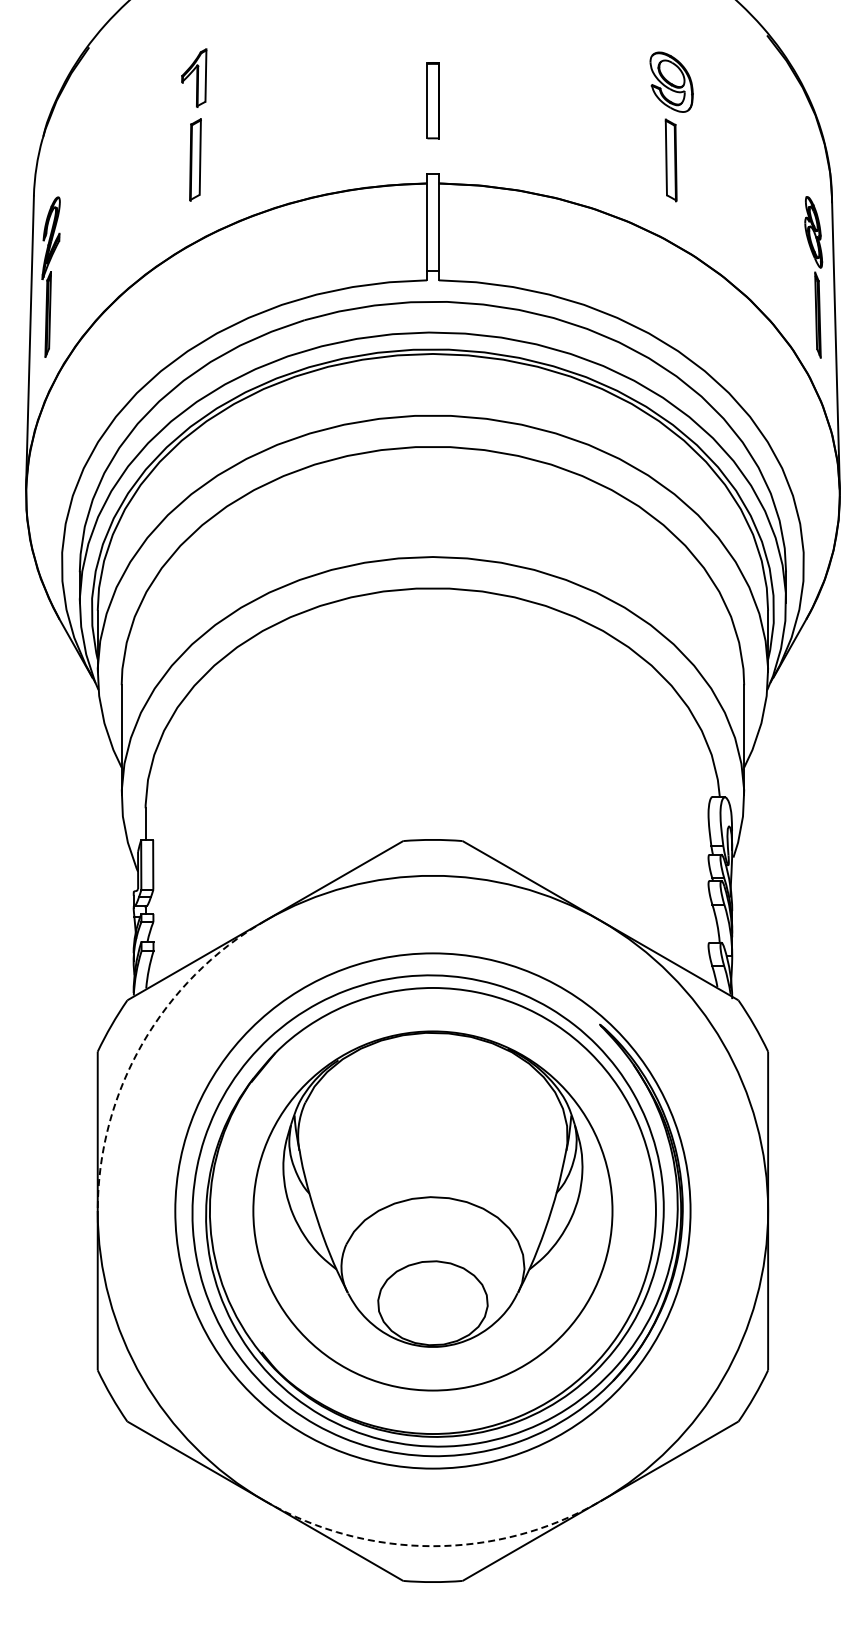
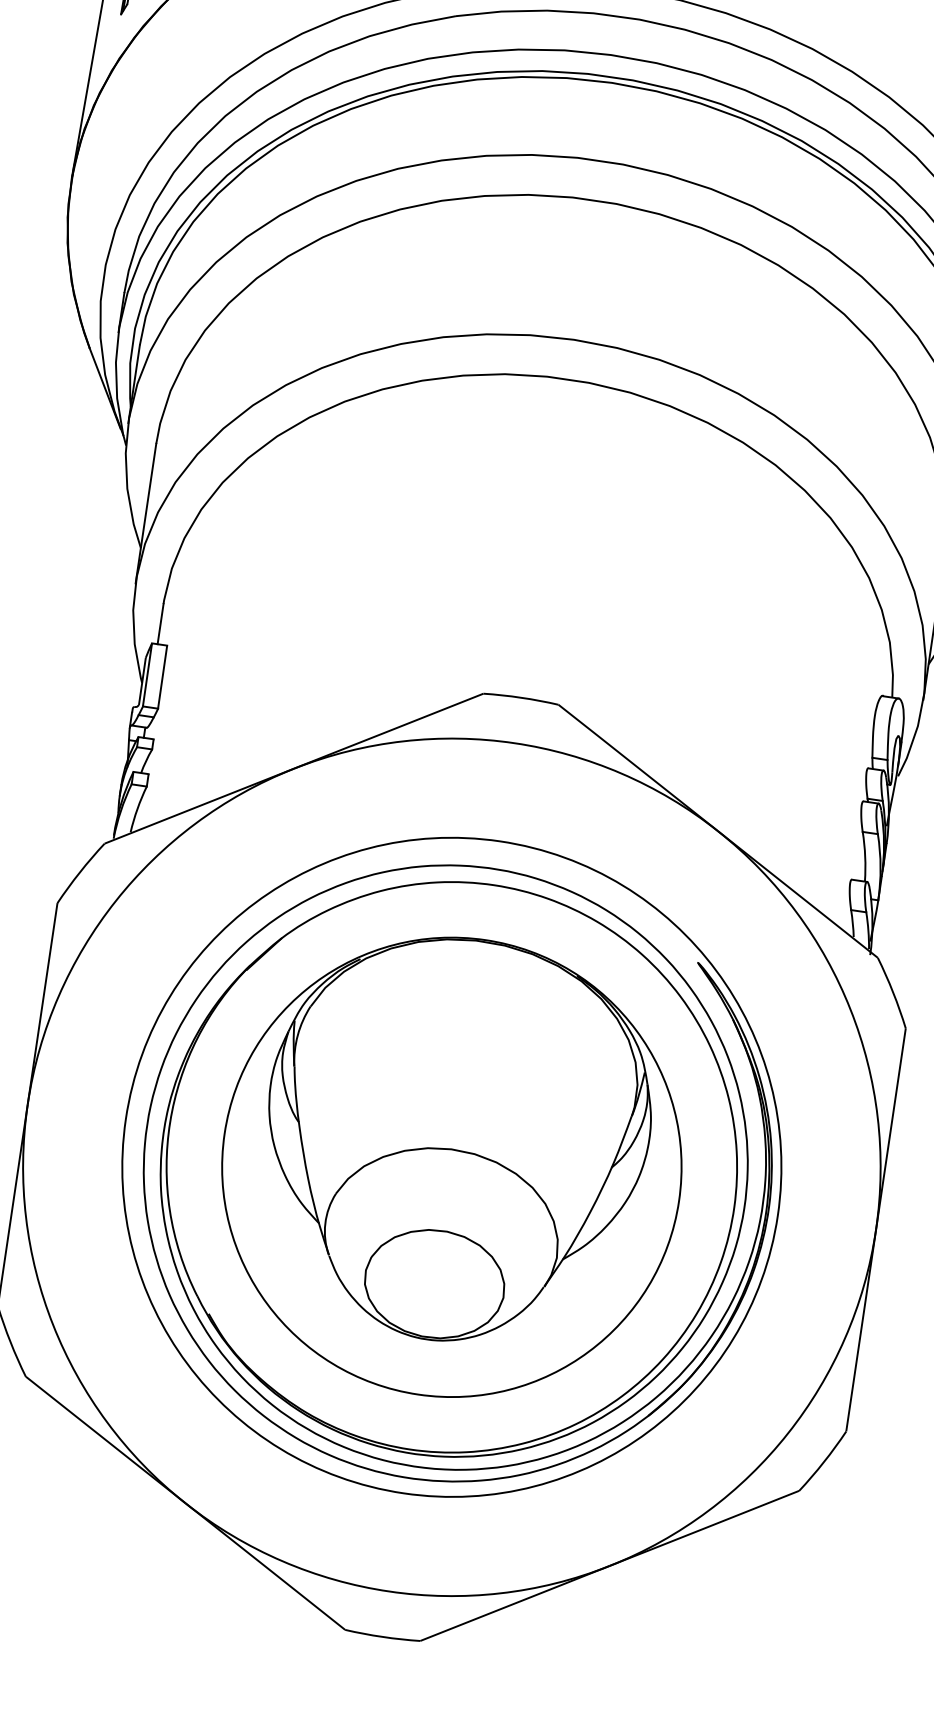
arc: (142, 1043) -> (115, 901), dashed -> solid
arc: (432, 1546) -> (388, 1591), dashed -> solid

